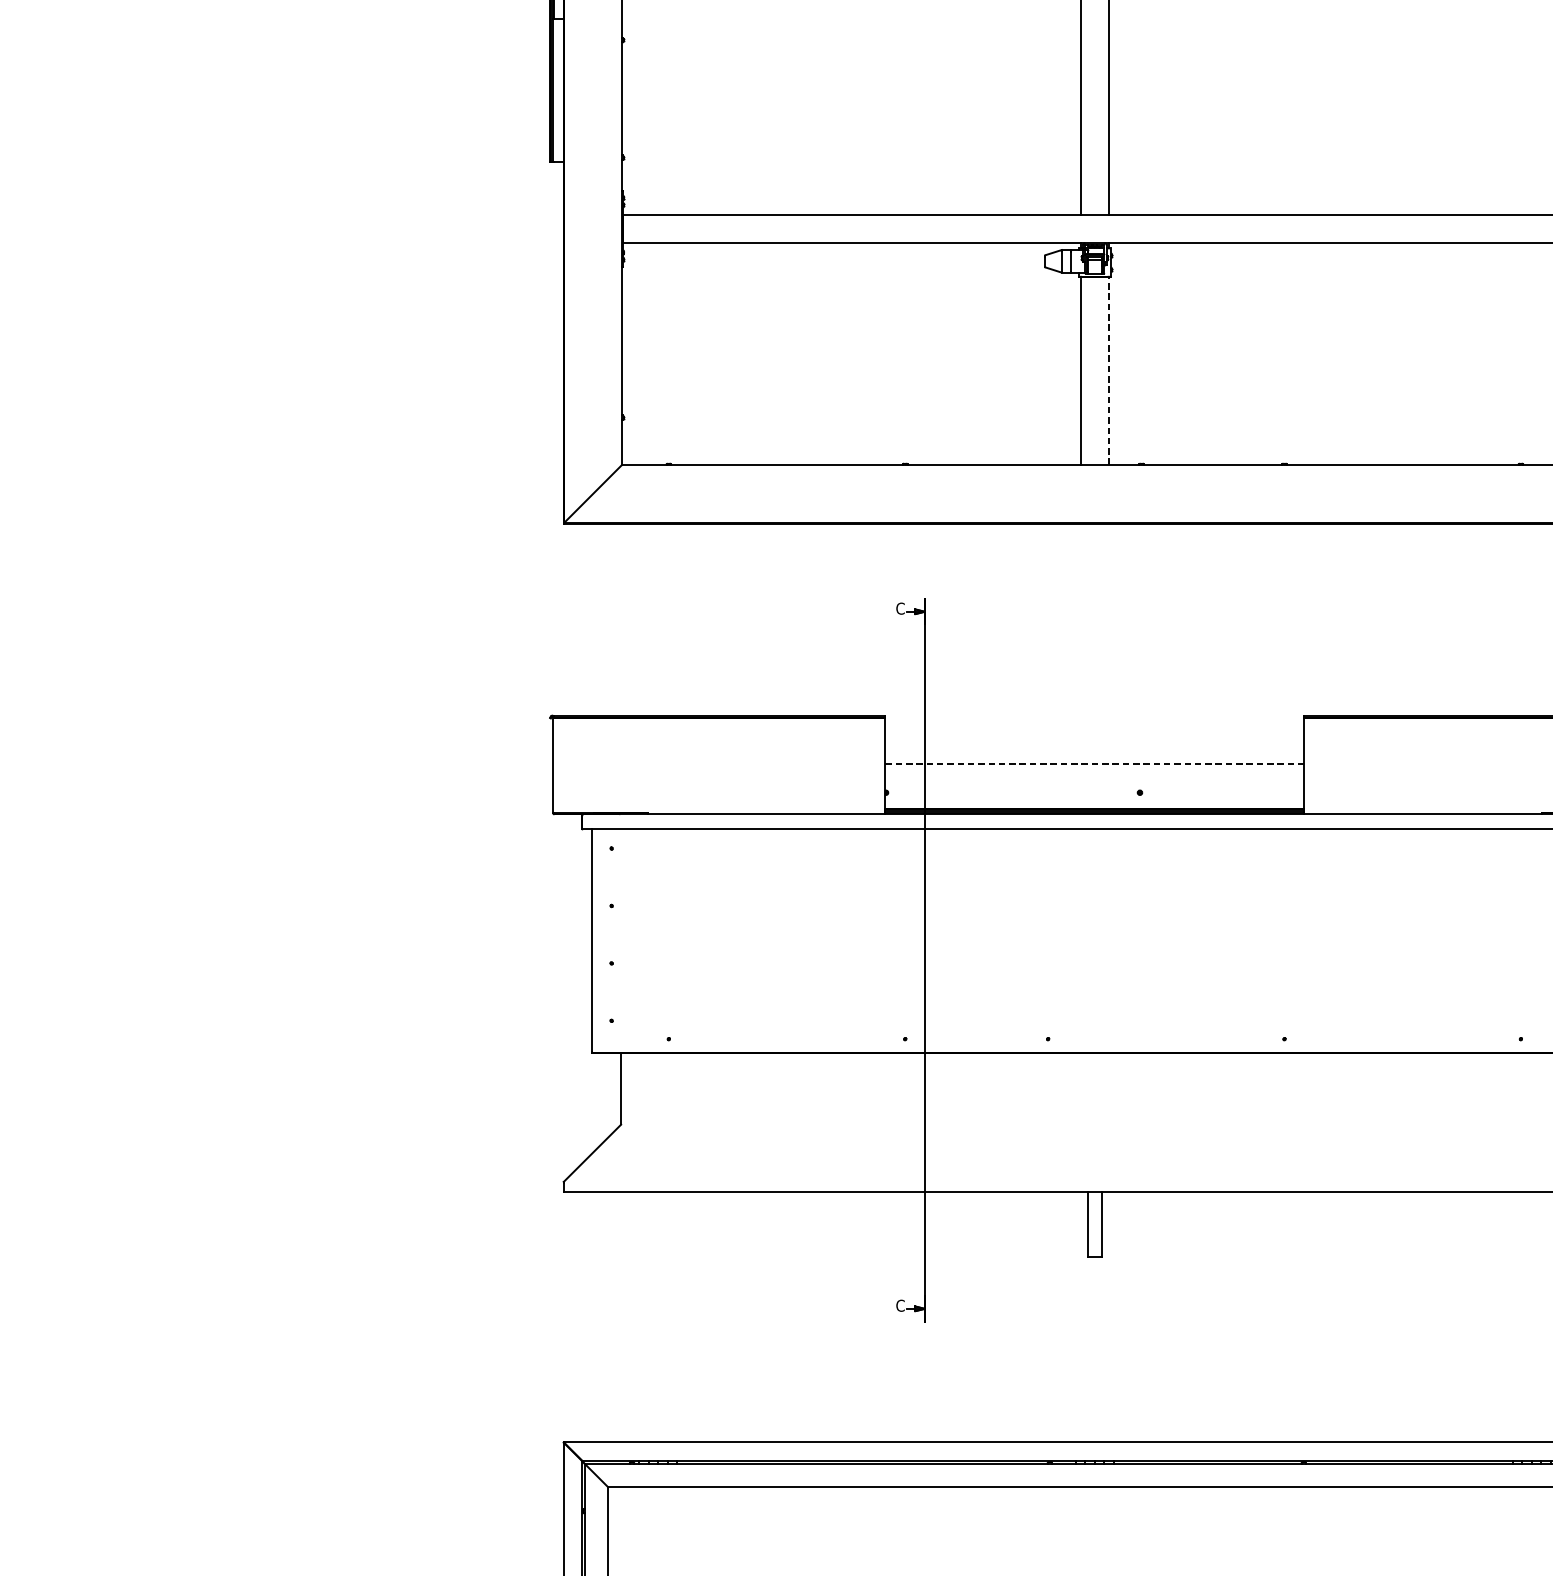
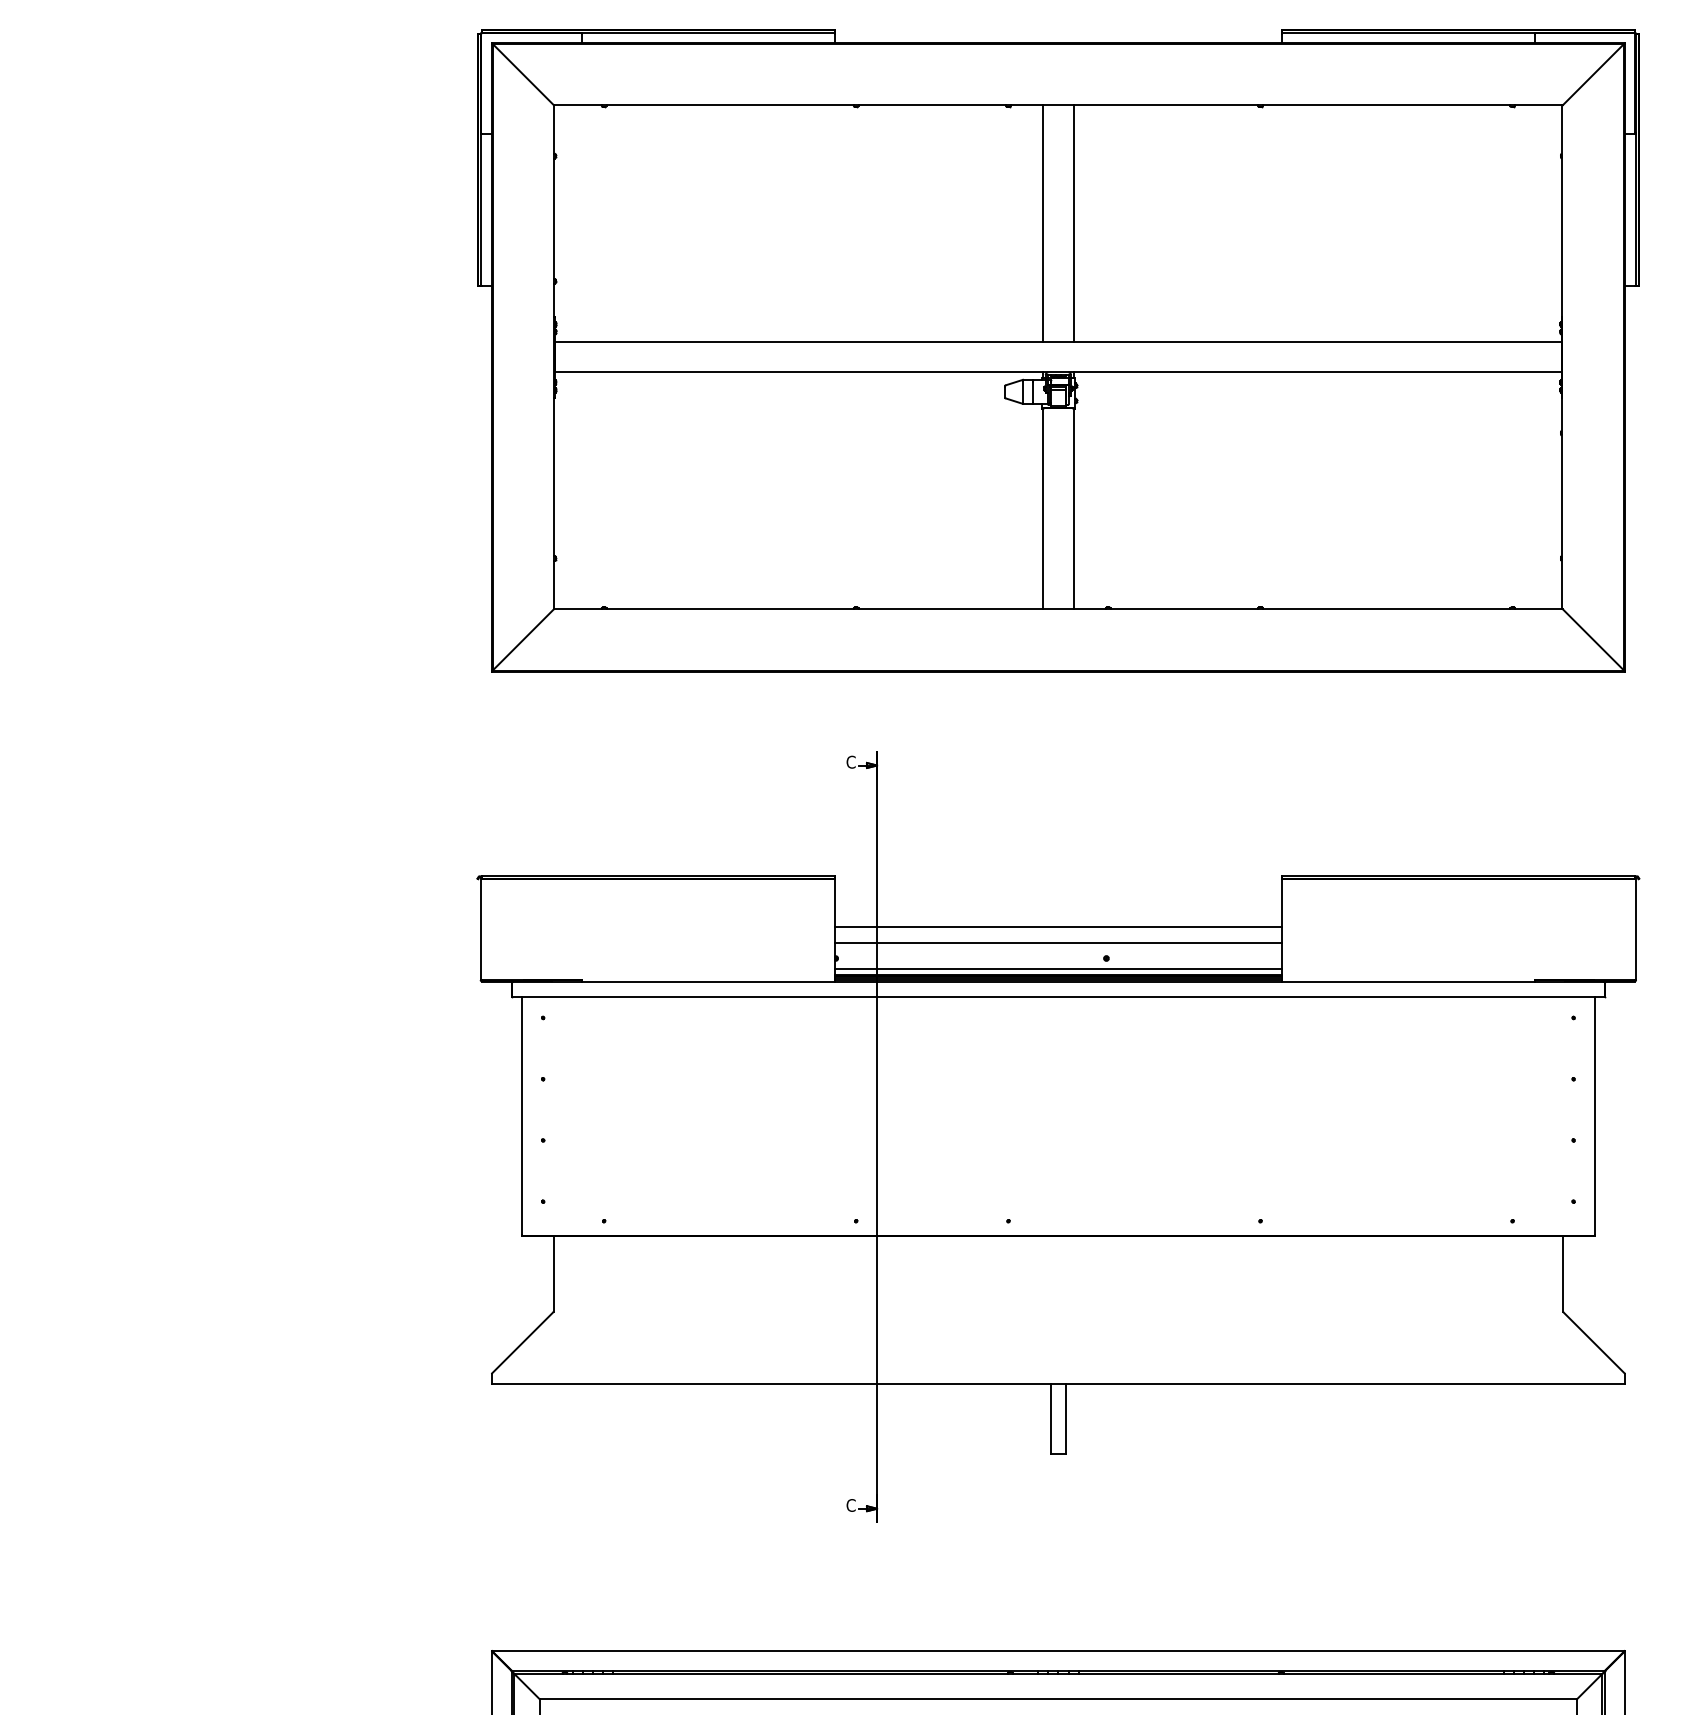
line: (1109, 370) -> (1073, 508), dashed -> solid
line: (1095, 763) -> (1058, 927), dashed -> solid
line: (1094, 778) -> (1057, 943), added
line: (1094, 802) -> (1057, 968), added

